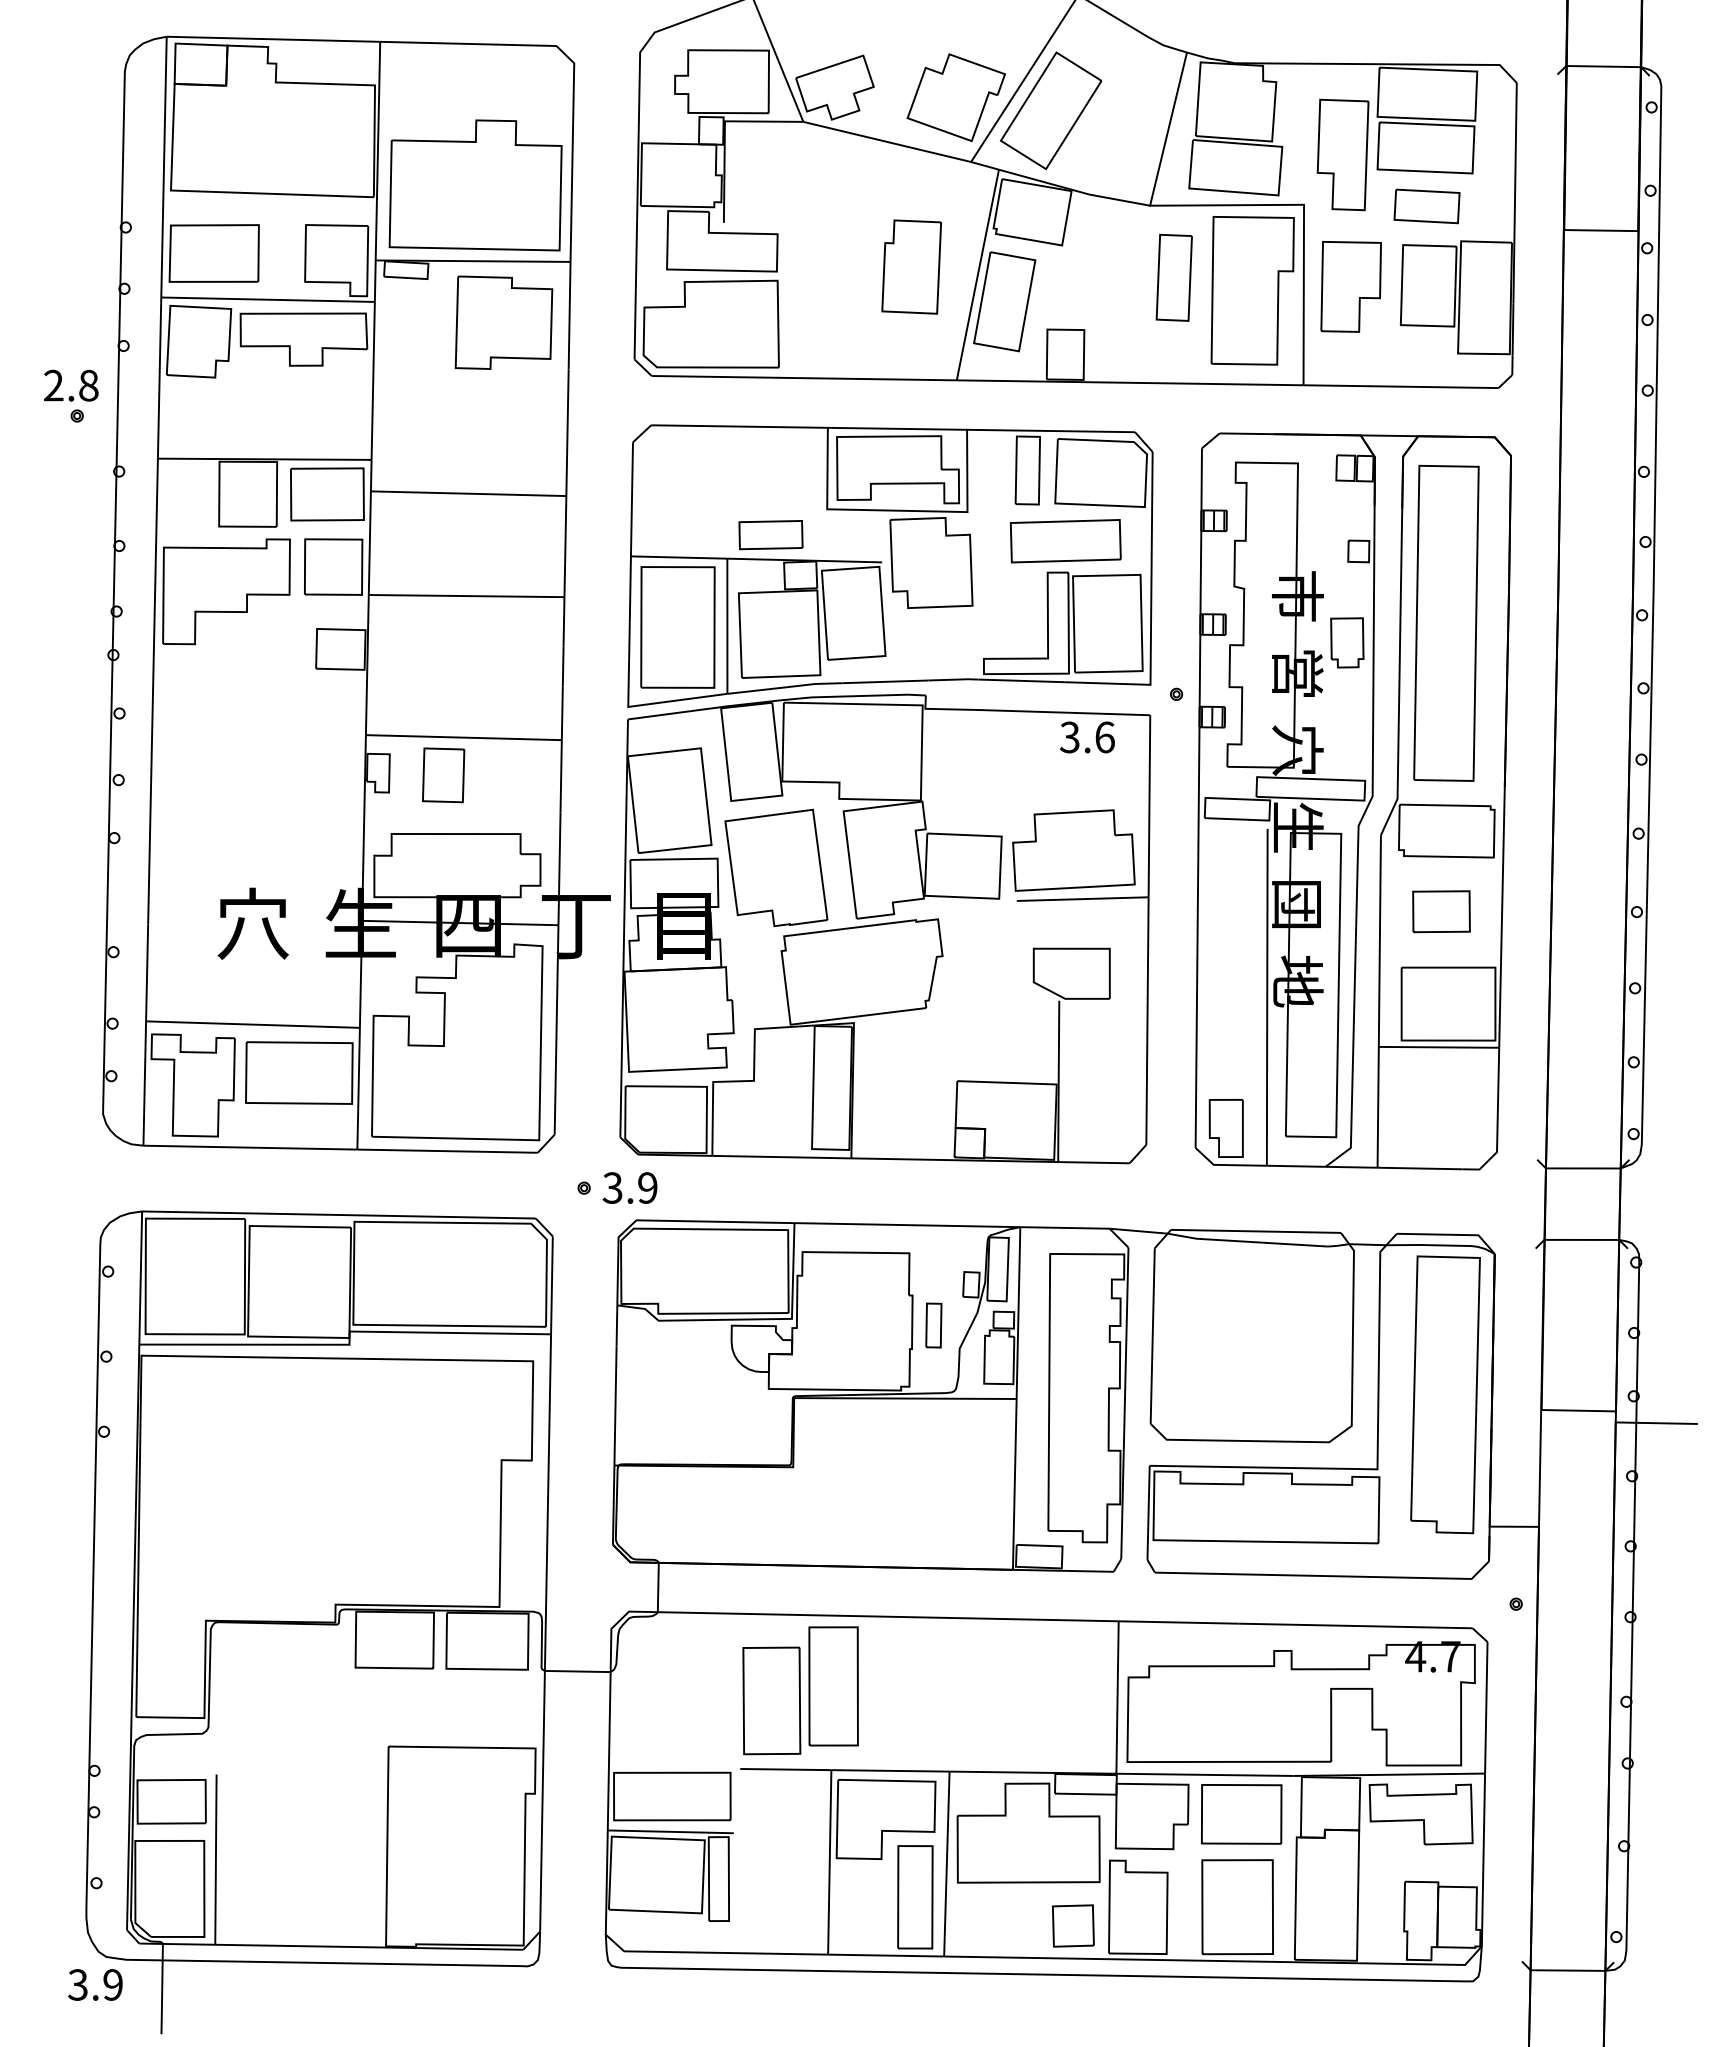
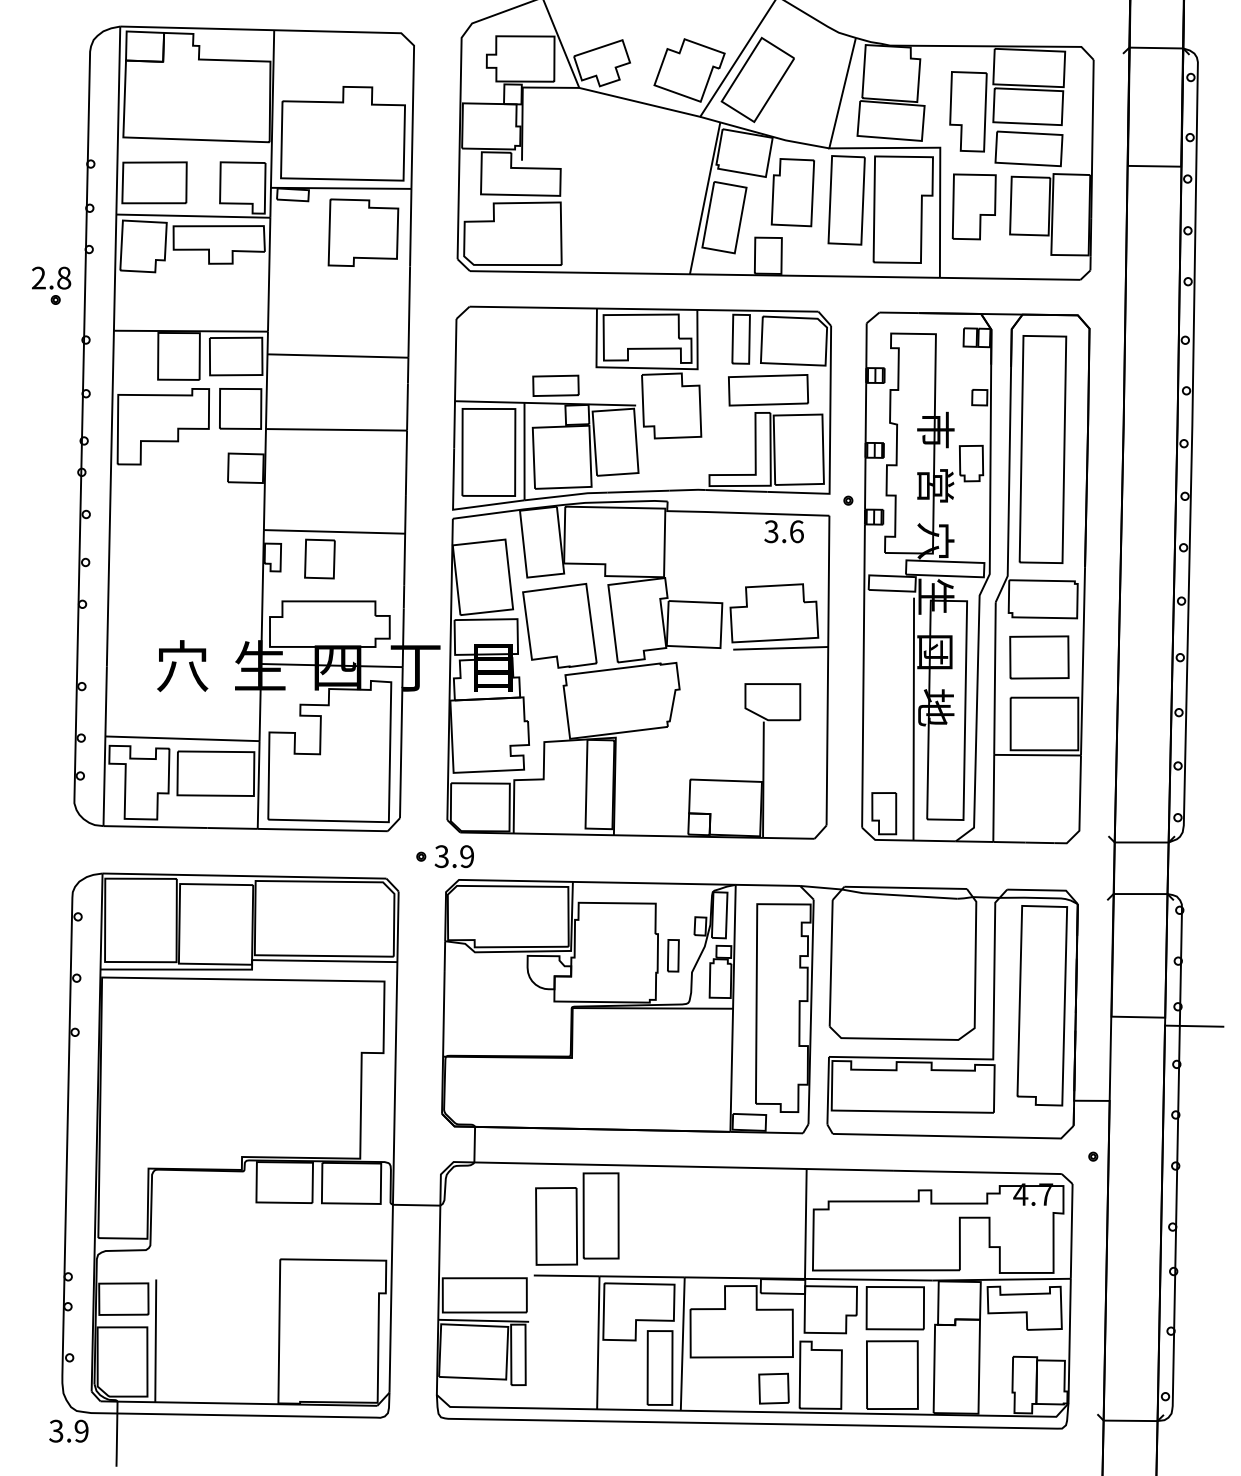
part: (1426, 206) -> (1028, 148), size x1.43
part: (911, 266) -> (792, 192), moved
part: (1174, 277) -> (846, 200), size x1.43
part: (1441, 911) -> (1039, 657), size x1.43

